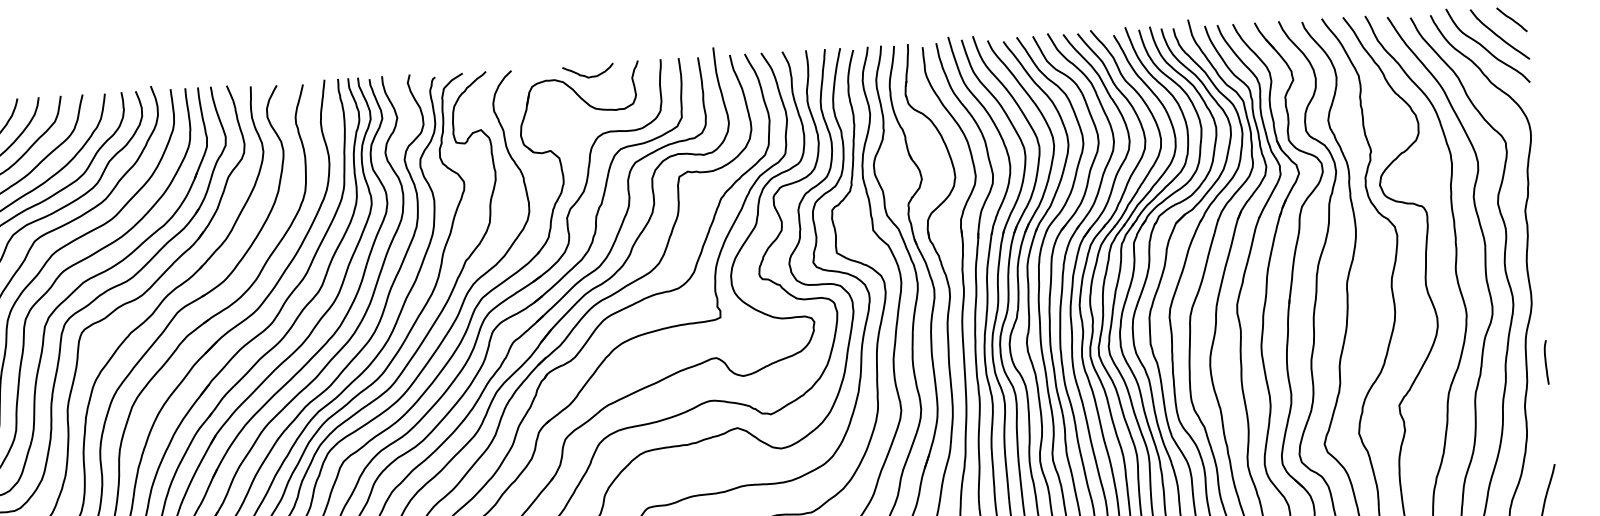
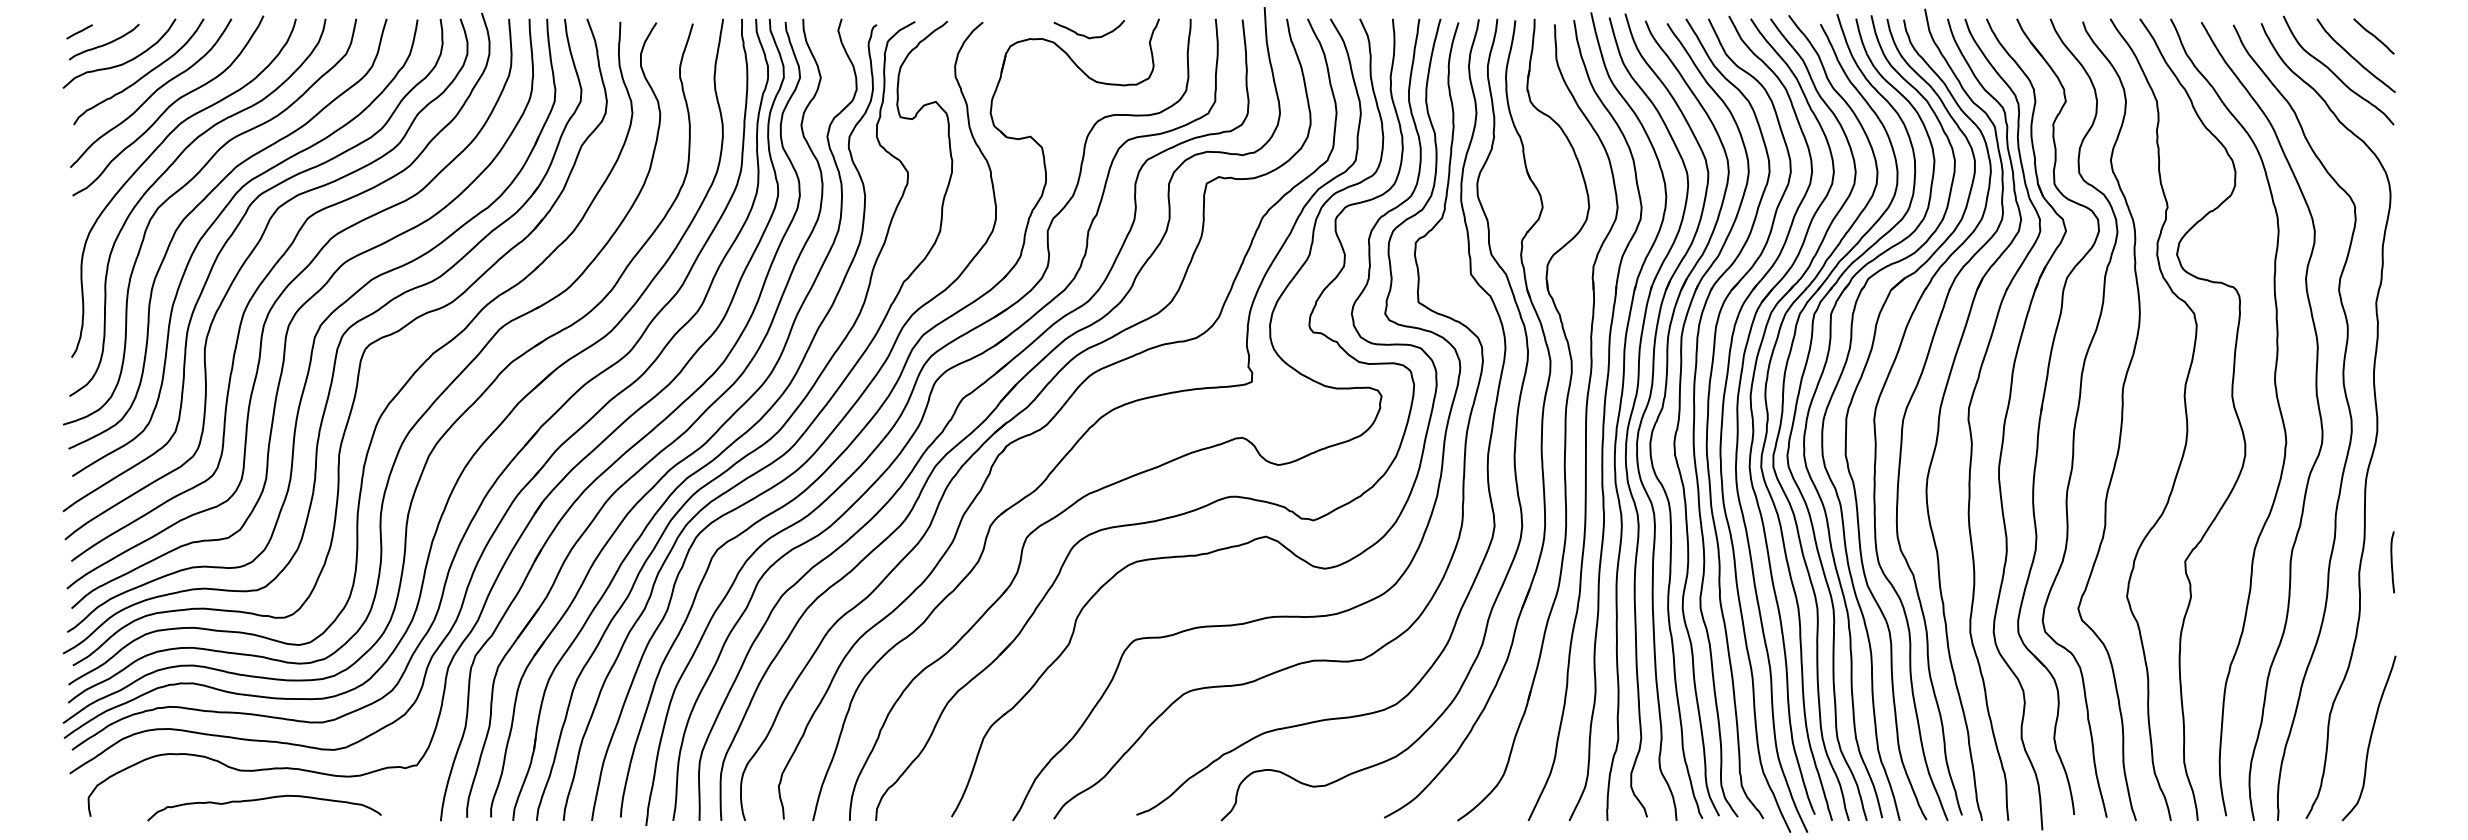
curve: (1546, 362) -> (2392, 562), moved

